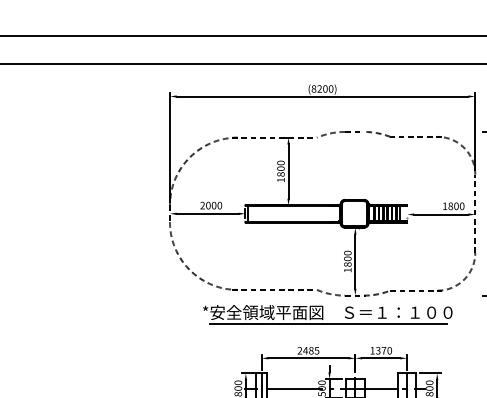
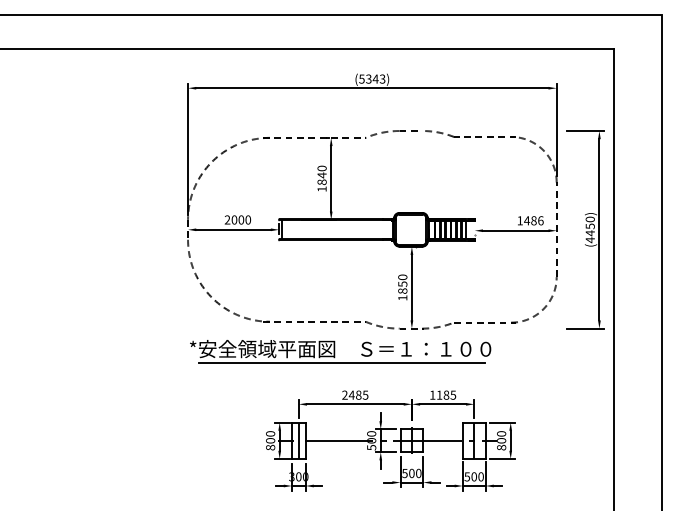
text: (322, 88) -> (372, 78), (8200) -> (5343)
text: (280, 168) -> (321, 175), 1800 -> 1840
text: (456, 206) -> (533, 220), 1800 -> 1486
text: (347, 259) -> (402, 284), 1800 -> 1850
part: (327, 314) -> (340, 351), moved
text: (384, 350) -> (446, 394), 1370 -> 1185

